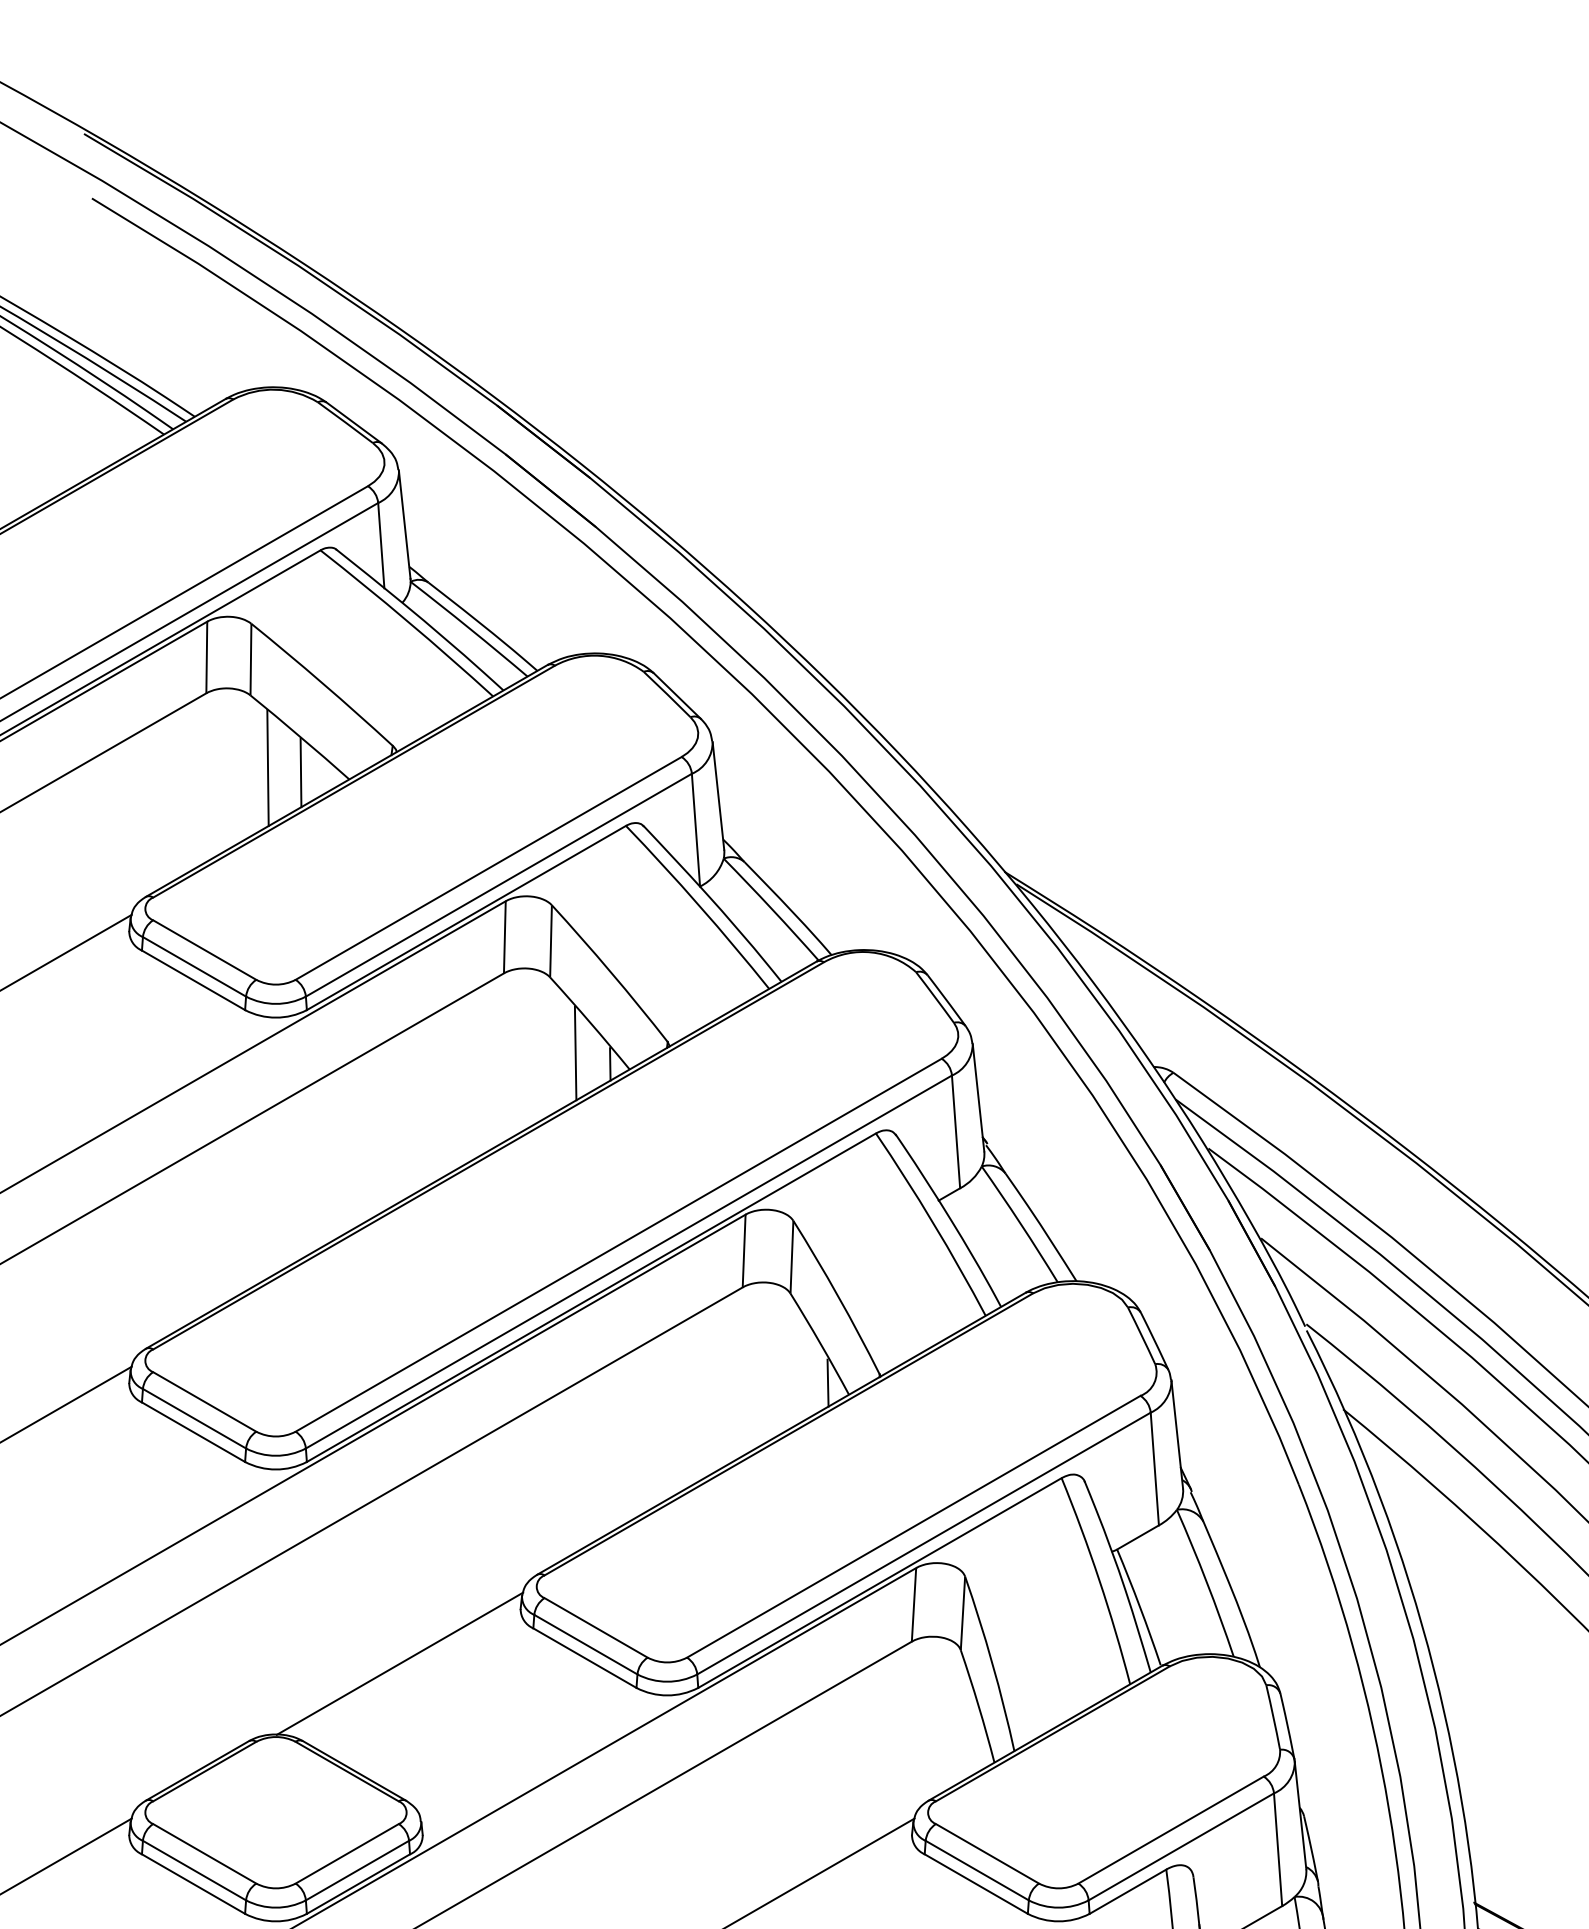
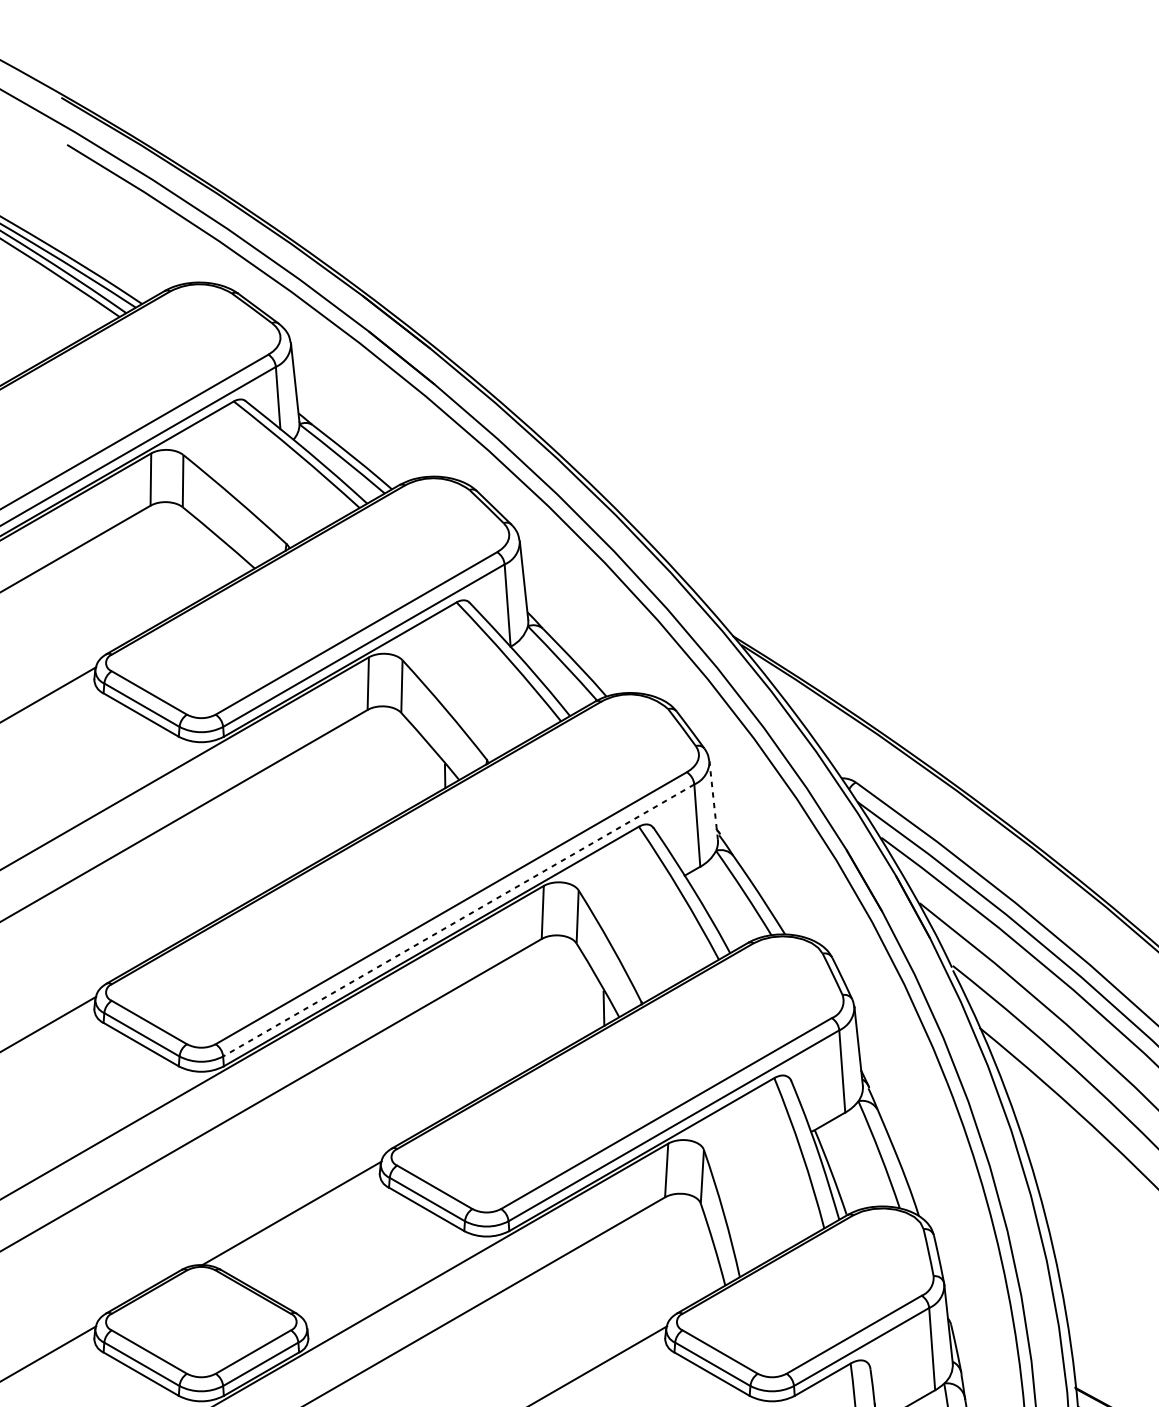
line: (267, 767) -> (195, 559), removed
line: (300, 772) -> (219, 563), removed
line: (575, 1053) -> (419, 768), removed
line: (978, 1097) -> (713, 800), solid -> dashed
line: (628, 1262) -> (458, 920), solid -> dashed

